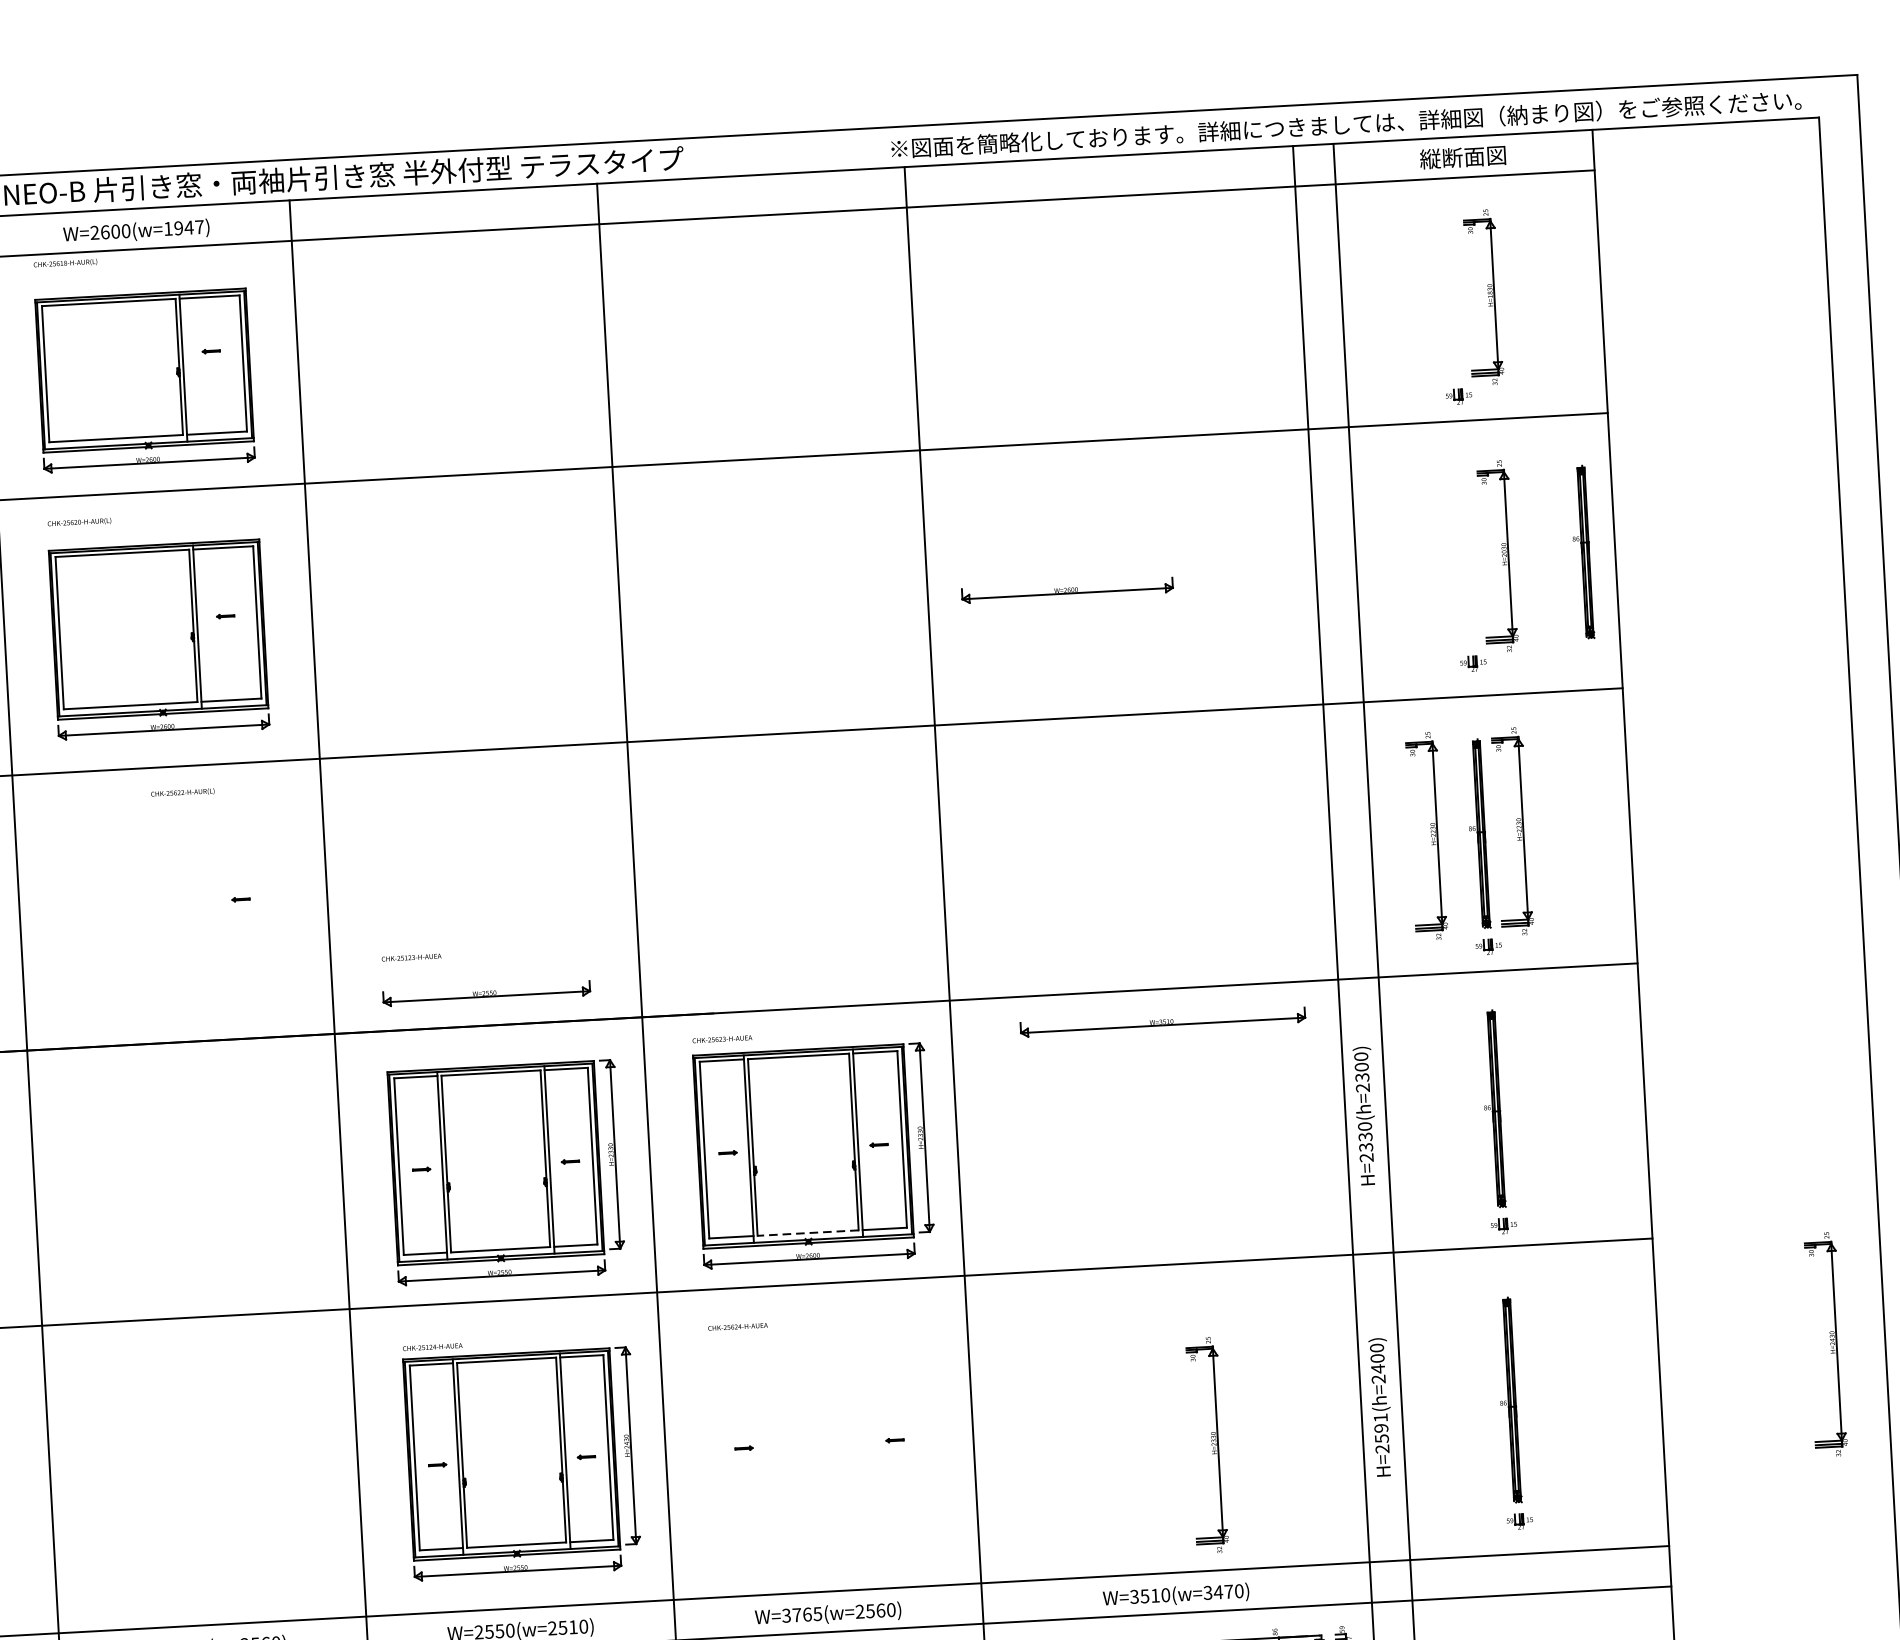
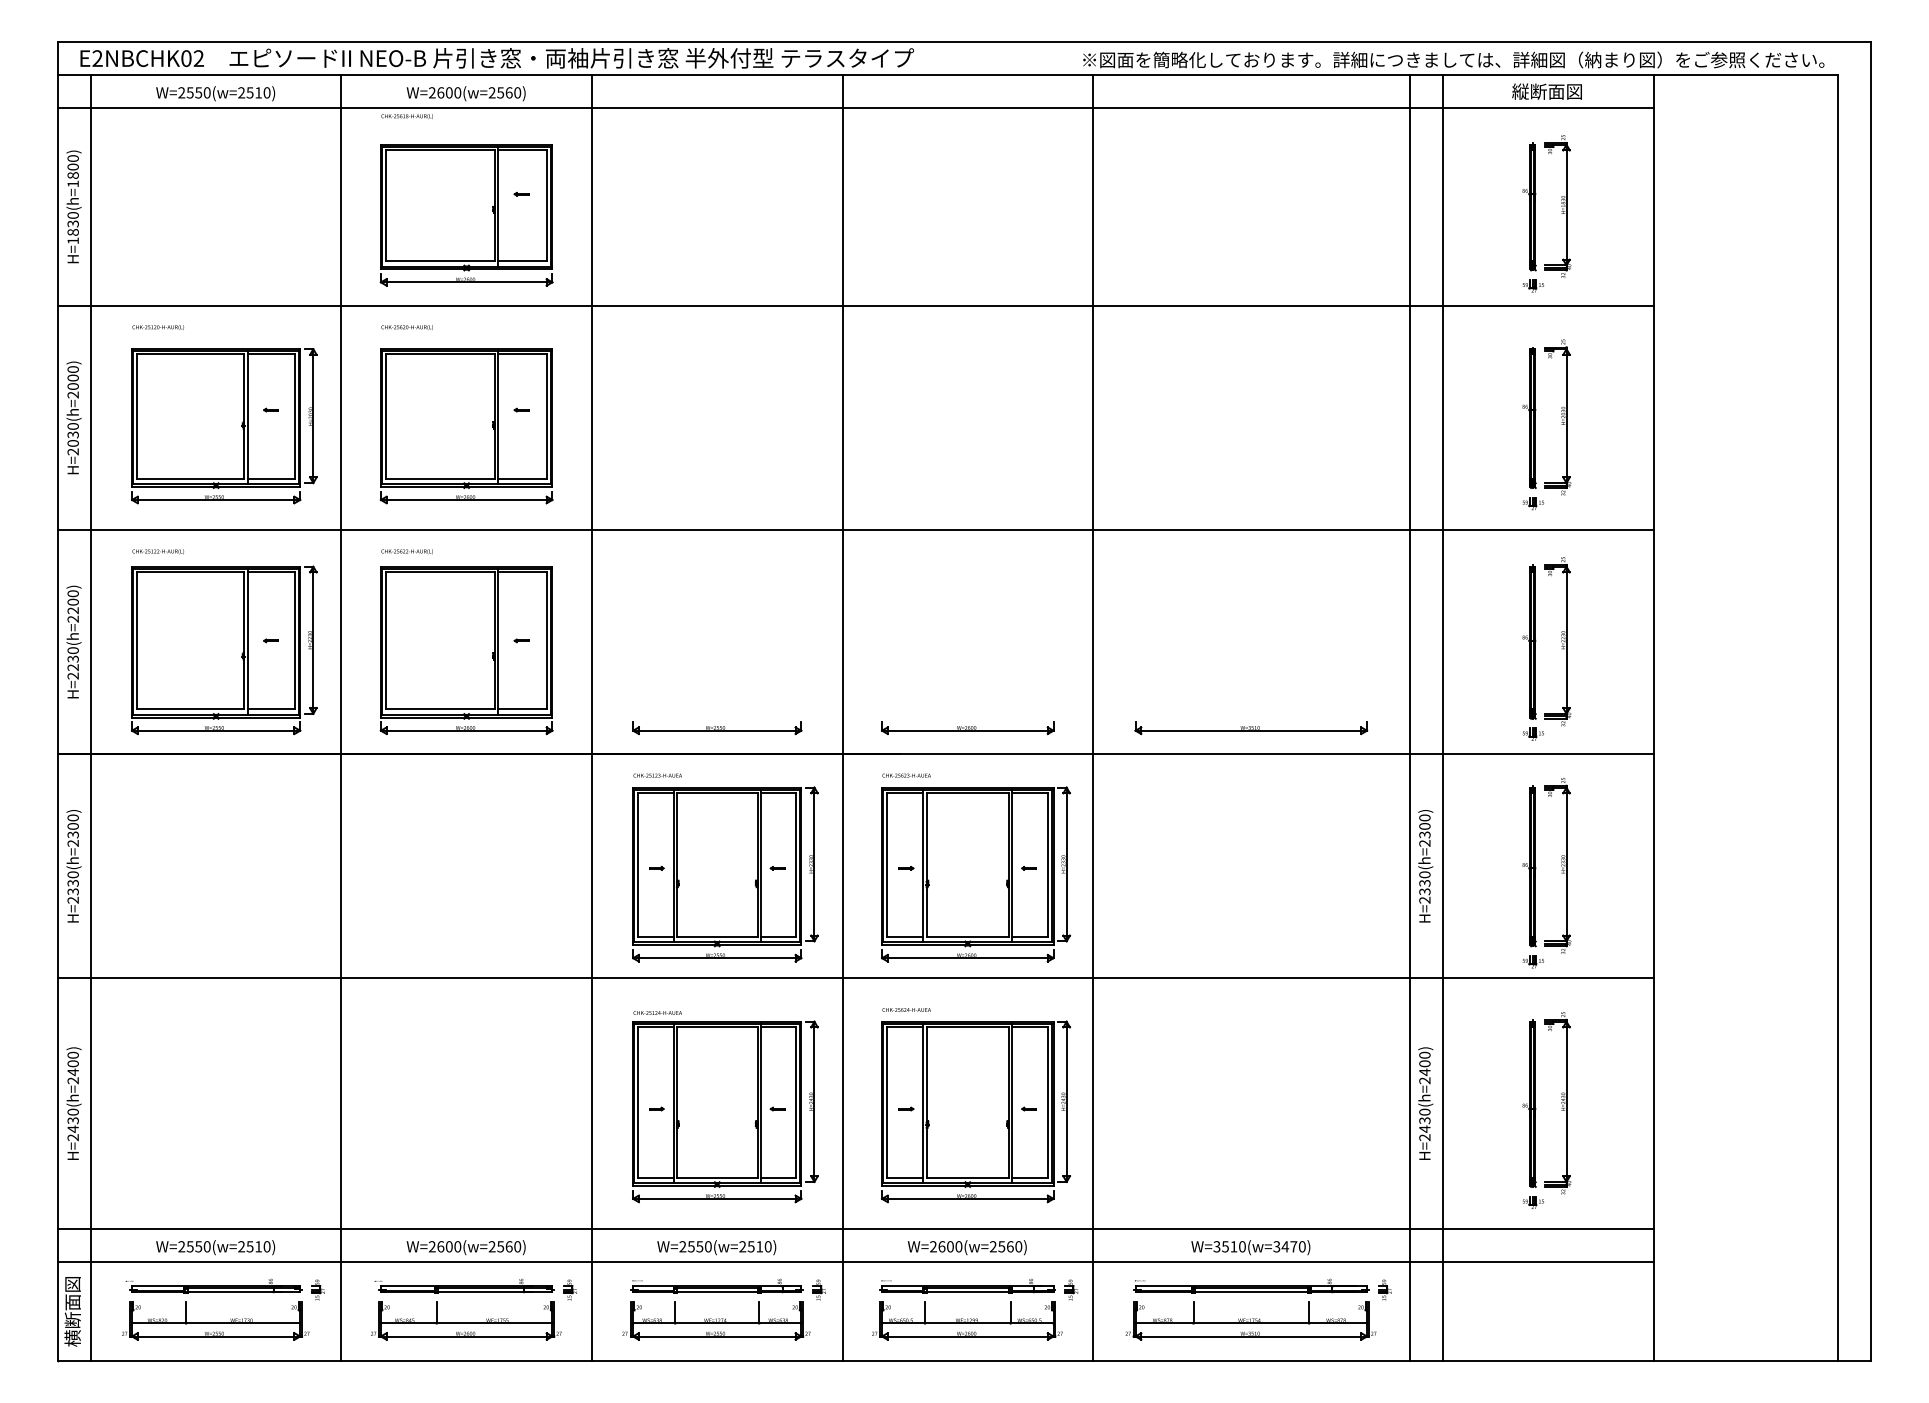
text: (183, 227) -> (504, 92), W=2600(w=1947) -> W=2600(w=2560)
part: (1448, 299) -> (1529, 206), added
part: (1582, 551) -> (1529, 417), moved
part: (1067, 590) -> (967, 728), moved
text: (182, 792) -> (406, 551), moved
part: (1426, 836) -> (1487, 641), removed
part: (173, 914) -> (466, 650), added
text: (411, 957) -> (657, 775), moved
part: (1163, 1022) -> (1251, 728), moved
line: (807, 1232) -> (967, 936), dashed -> solid
part: (1825, 1344) -> (1557, 1103), moved
text: (1380, 1428) -> (1424, 1120), H=2591(h=2400) -> H=2430(h=2400)
part: (1206, 1444) -> (1557, 865), moved
part: (829, 1446) -> (975, 1111), added
text: (802, 1614) -> (946, 1246), W=3765(w=2560) -> W=2600(w=2560)

